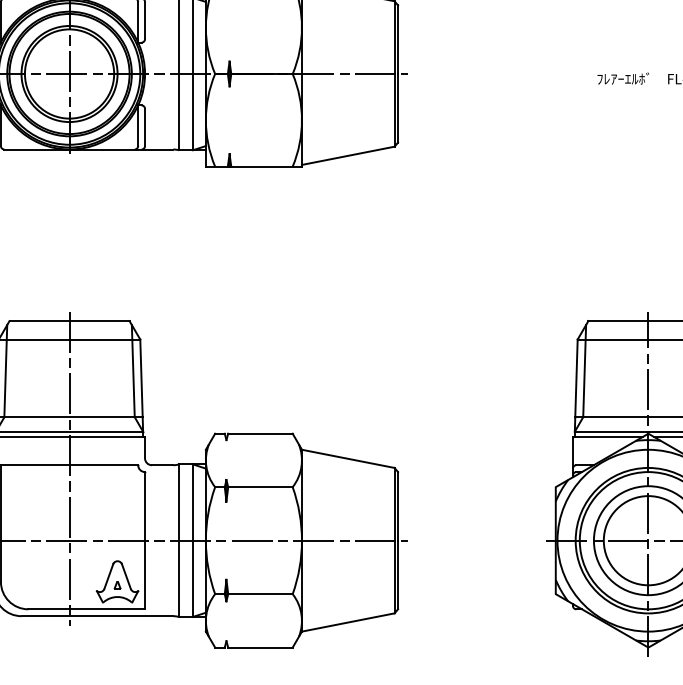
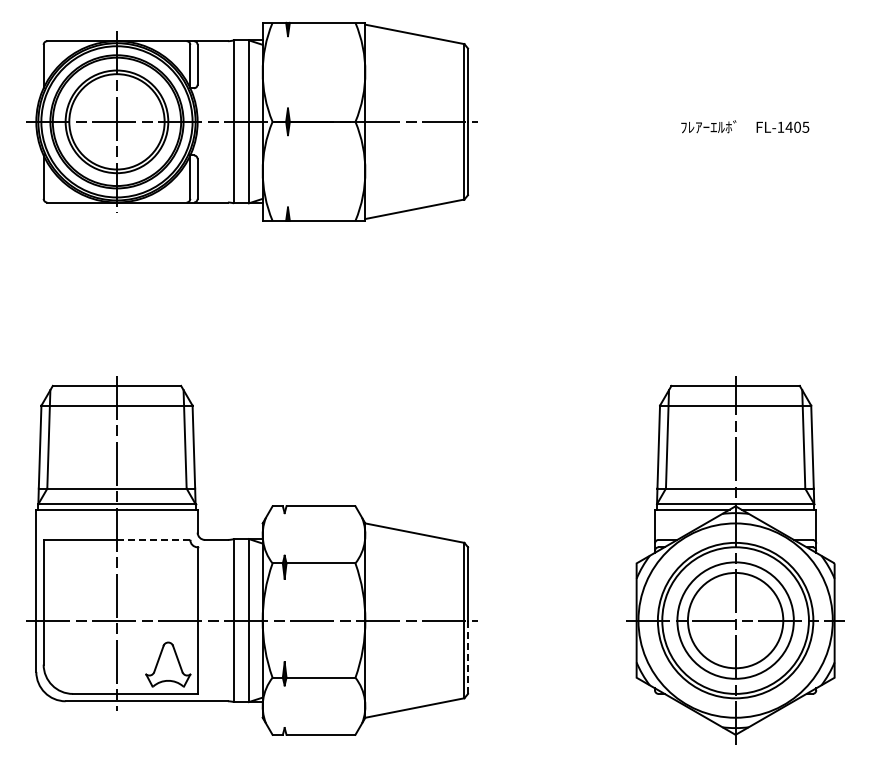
line: (103, 464) -> (153, 539), solid -> dashed
line: (398, 575) -> (468, 657), solid -> dashed
part: (117, 584) -> (168, 667), removed

